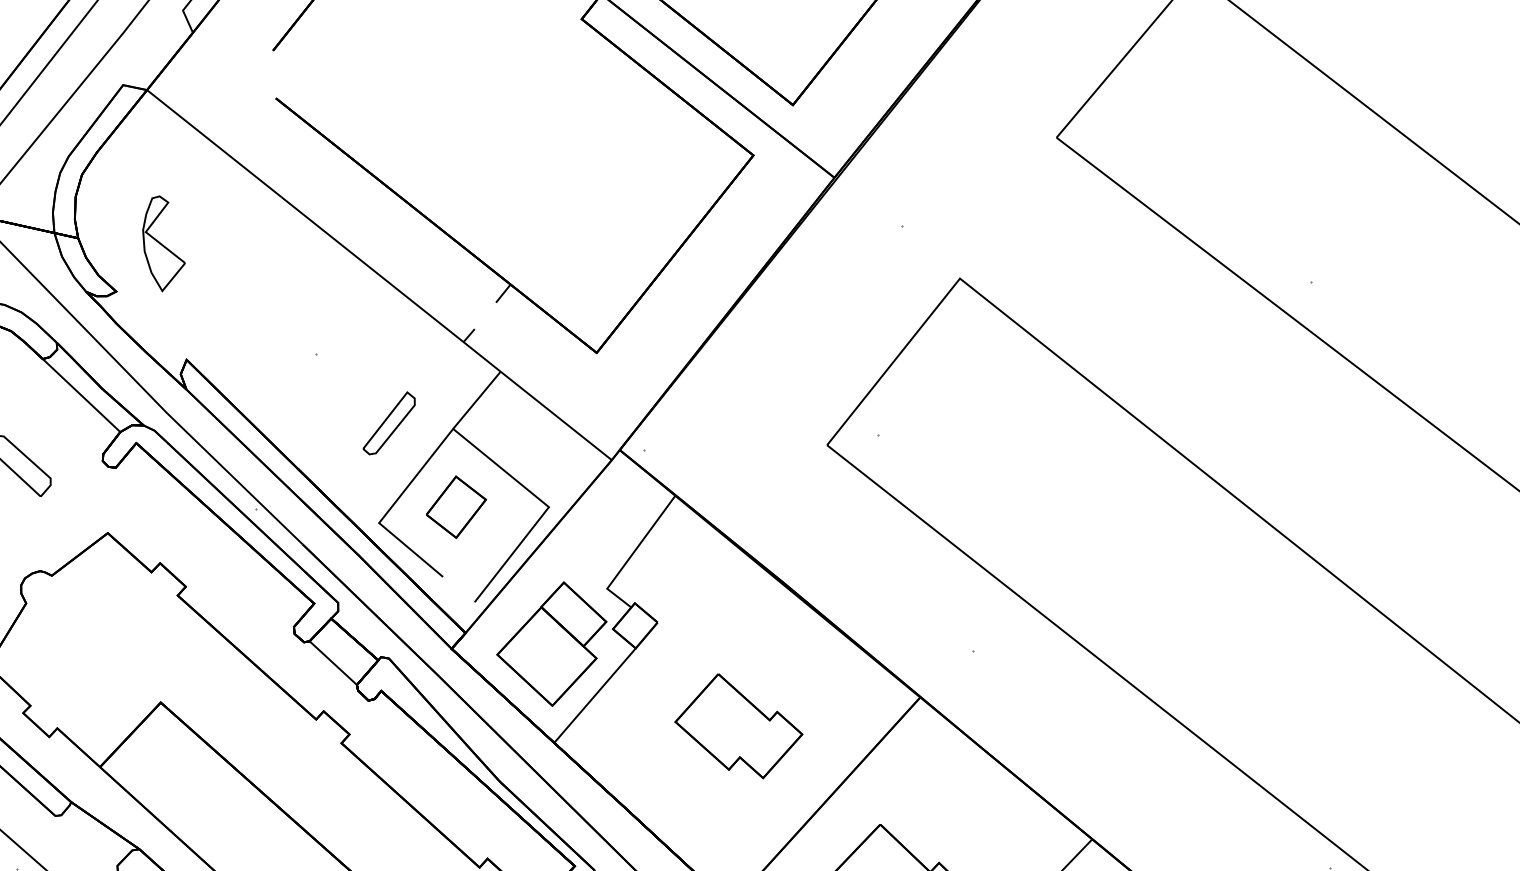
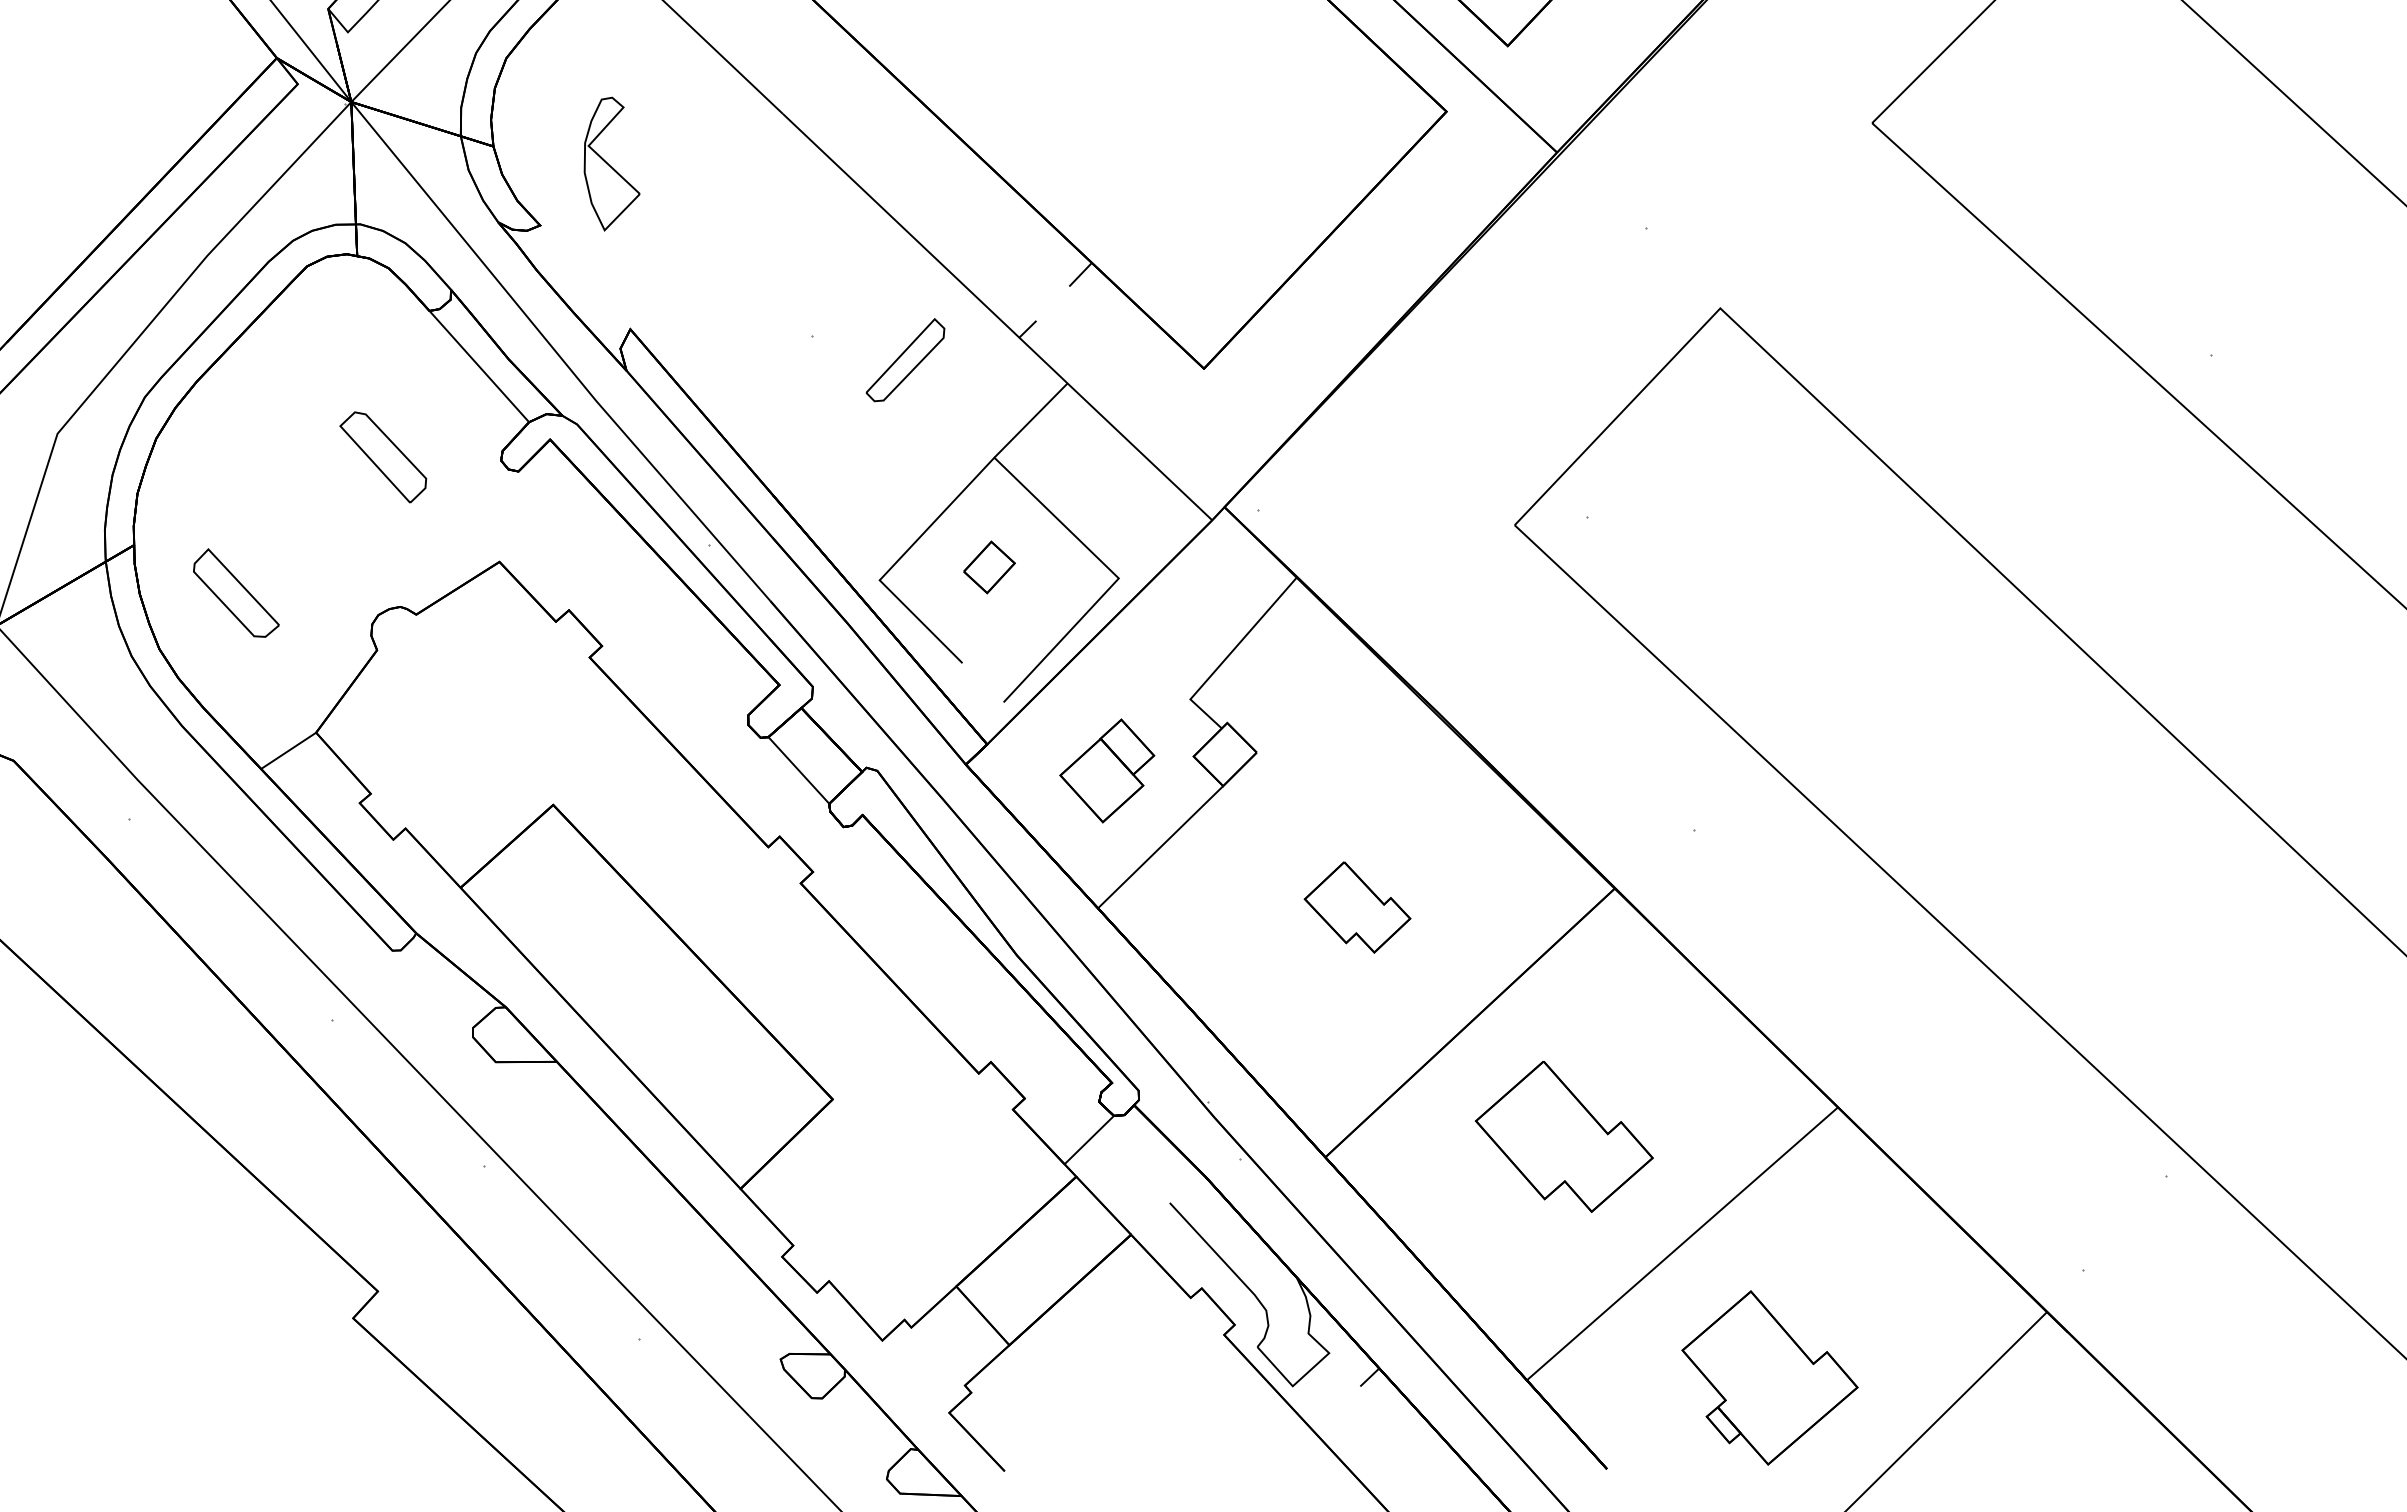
part: (389, 423) -> (905, 360), moved
part: (456, 507) -> (989, 567), size x0.6
part: (552, 644) -> (1107, 770), size x0.6
part: (738, 726) -> (1357, 907), size x0.6

